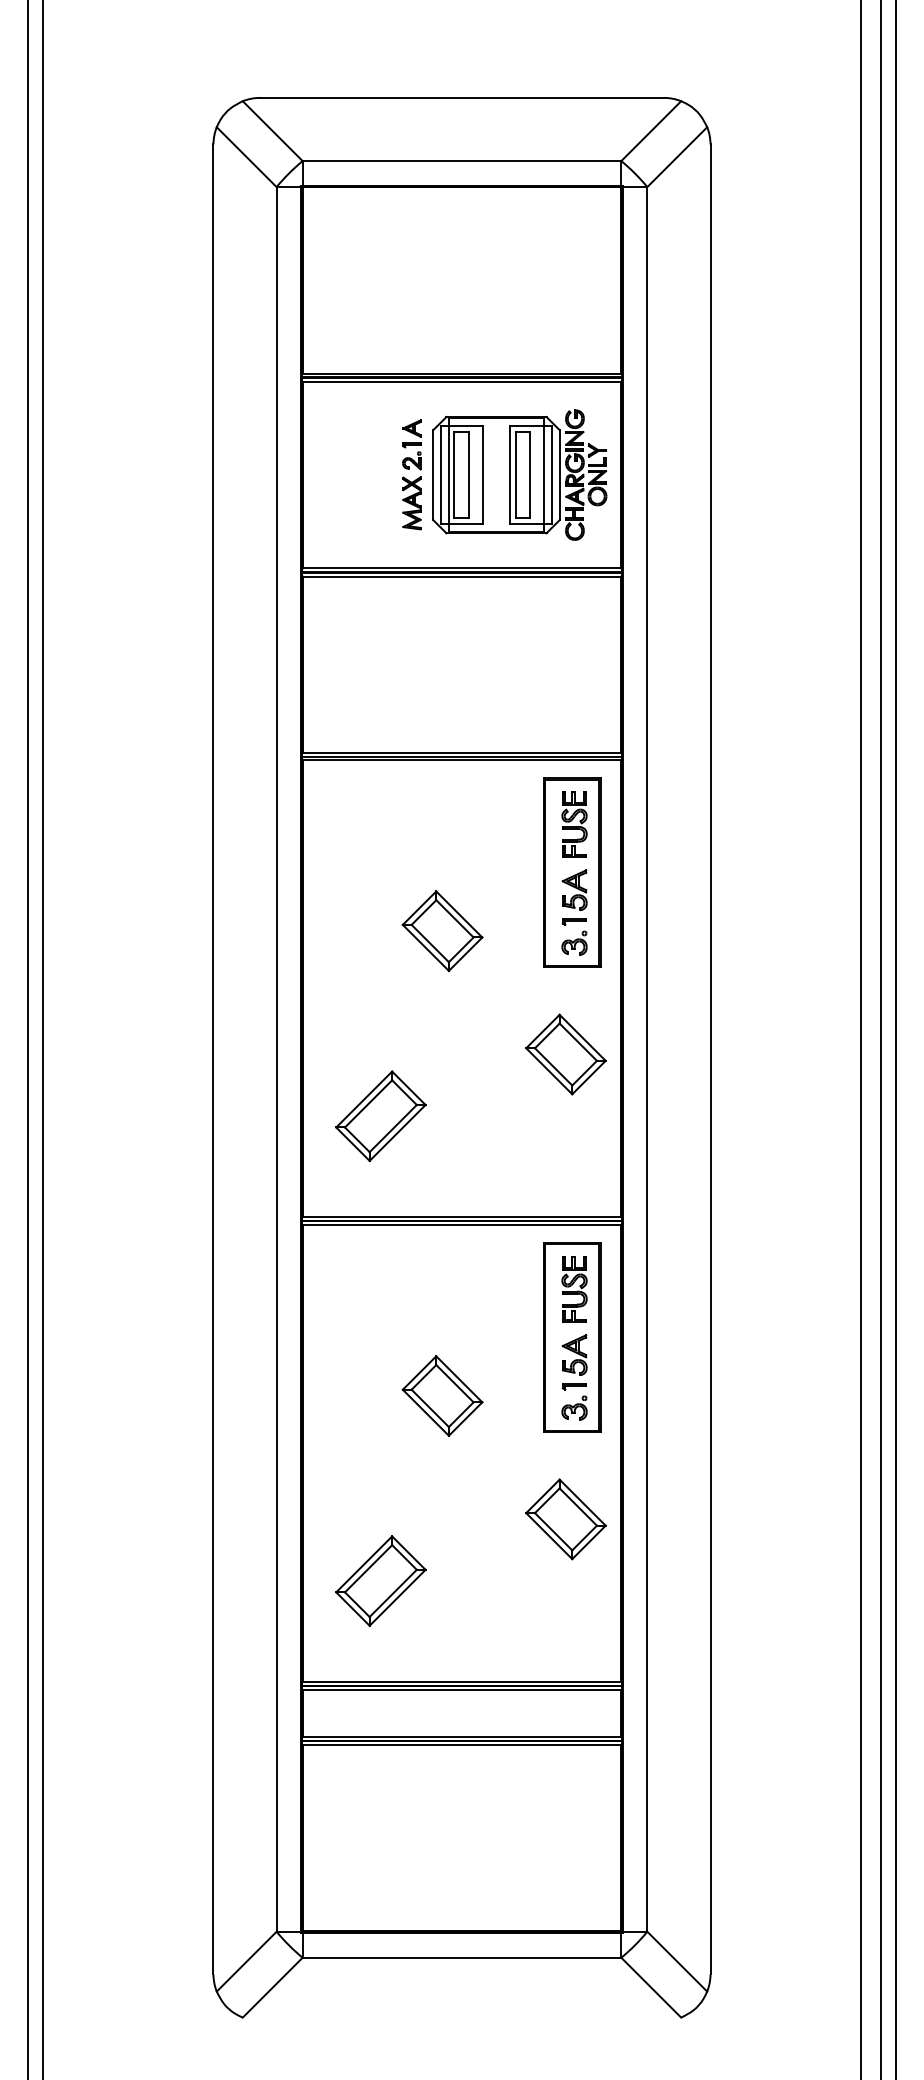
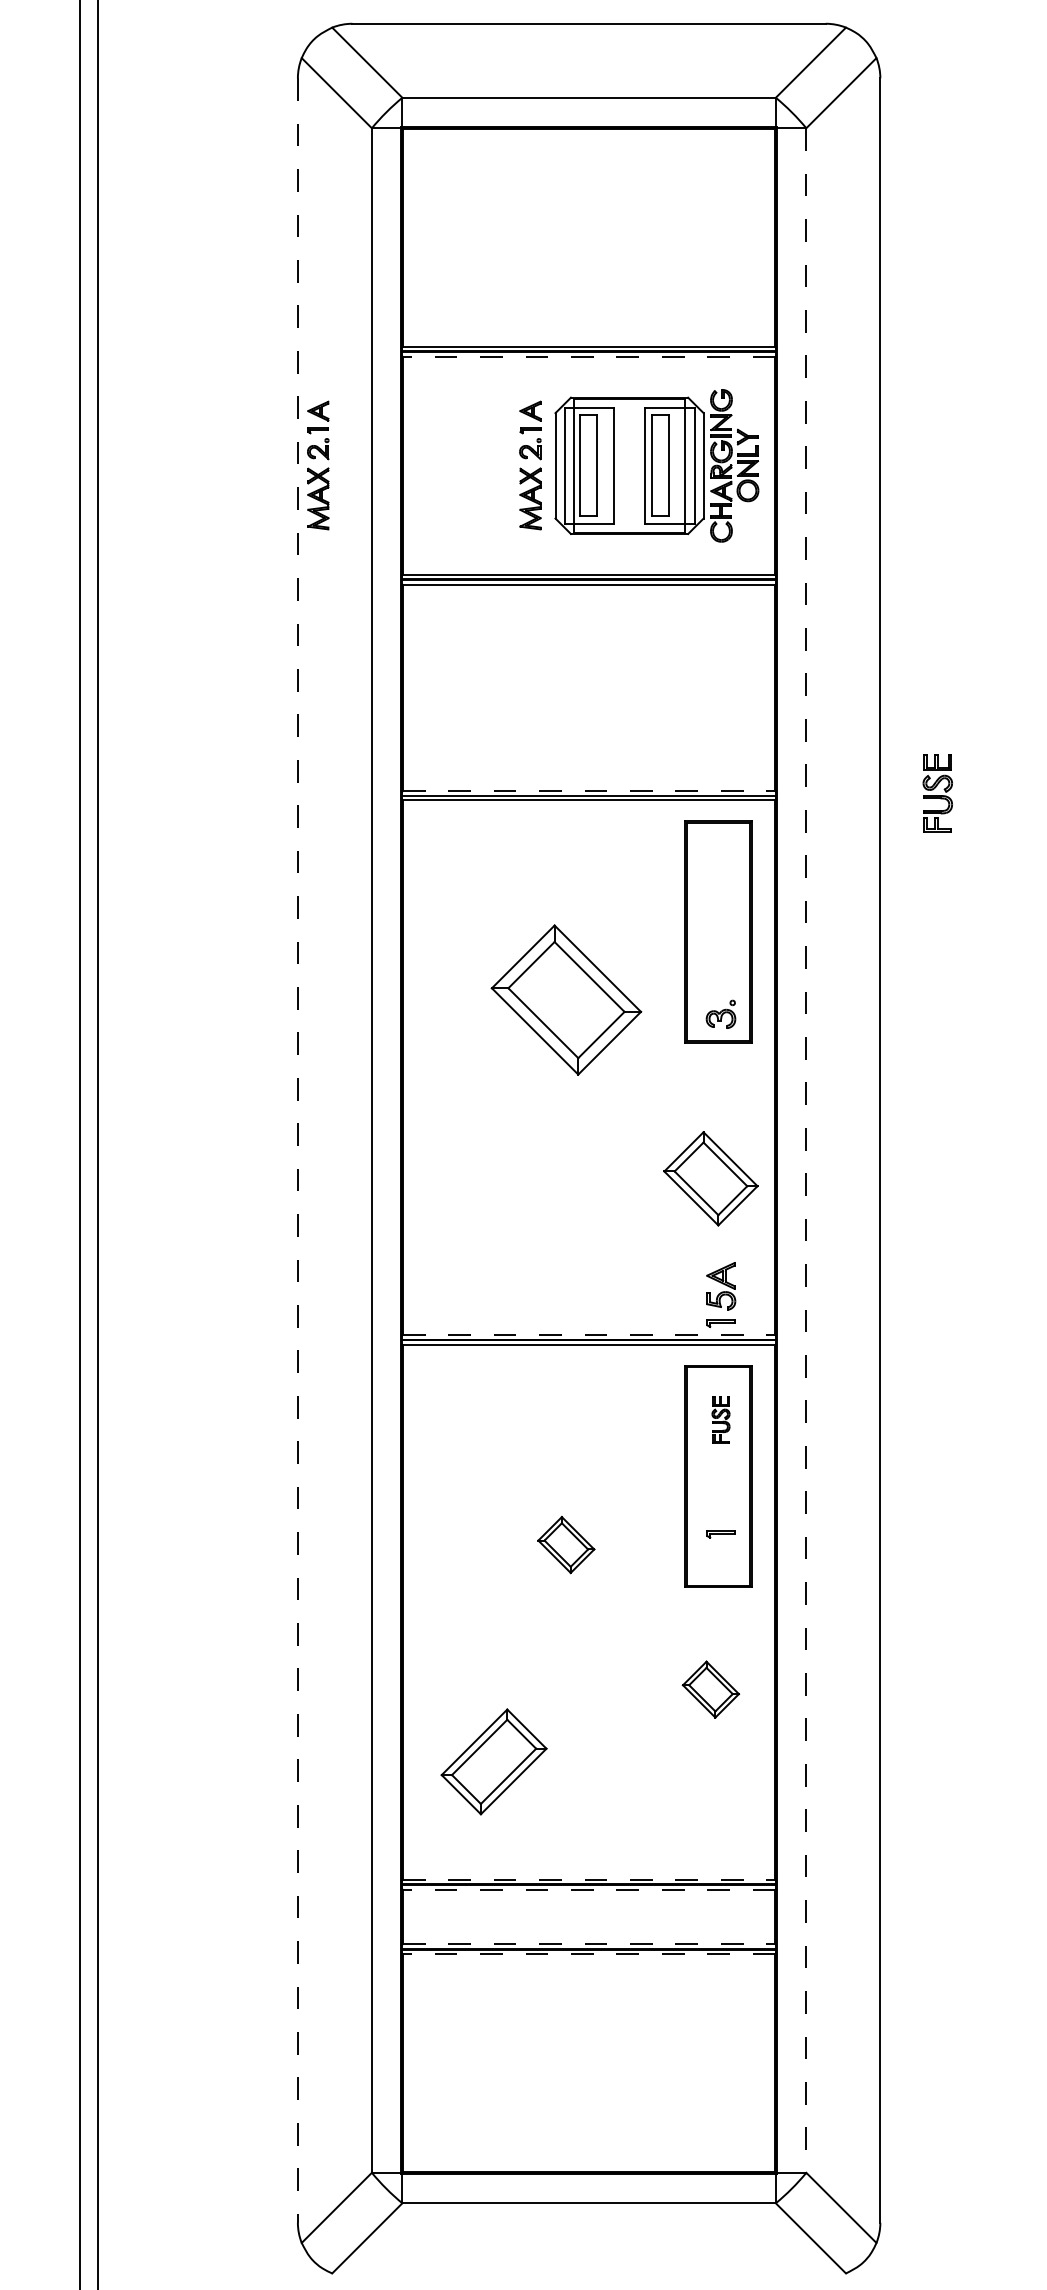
line: (462, 382) -> (589, 357), solid -> dashed
part: (230, 474) -> (317, 465), added
line: (462, 752) -> (589, 790), solid -> dashed
part: (574, 824) -> (937, 793), moved
part: (574, 897) -> (720, 1294), moved
part: (442, 931) -> (566, 1000), size x1.6
part: (565, 1054) -> (710, 1178), moved
line: (213, 1059) -> (297, 1150), solid -> dashed
line: (647, 1059) -> (806, 1150), solid -> dashed
part: (380, 1116) -> (493, 1217), removed
line: (462, 1216) -> (589, 1334), solid -> dashed
part: (574, 1289) -> (720, 1420), size x0.6
part: (574, 1354) -> (720, 1496), removed
part: (442, 1395) -> (566, 1544), size x0.6
part: (574, 1407) -> (720, 1558), removed
part: (565, 1519) -> (710, 1689), size x0.6
line: (462, 1681) -> (589, 1879), solid -> dashed
line: (462, 1690) -> (589, 1890), solid -> dashed
line: (462, 1736) -> (589, 1944), solid -> dashed
line: (462, 1745) -> (589, 1954), solid -> dashed

